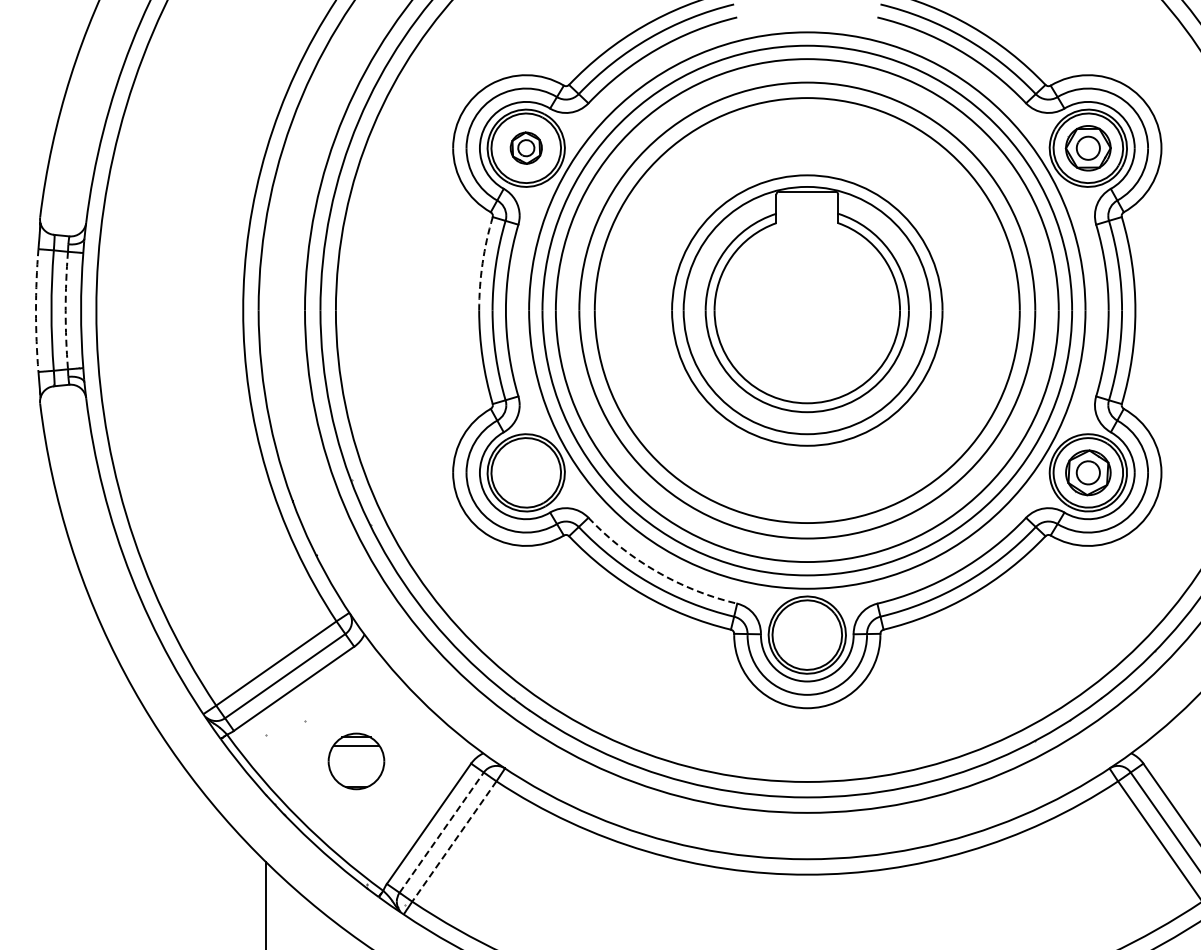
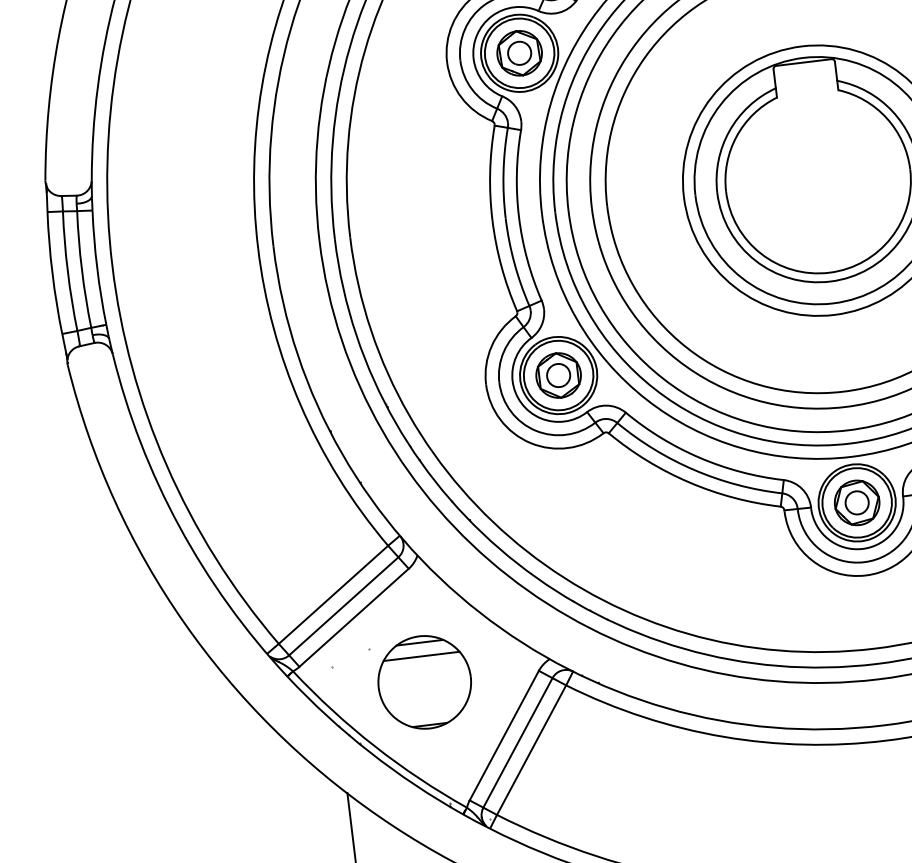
part: (526, 147) -> (519, 52), size x1.43
arc: (482, 263) -> (490, 172), dashed -> solid
arc: (36, 310) -> (52, 273), dashed -> solid
arc: (65, 310) -> (81, 269), dashed -> solid
part: (526, 472) -> (558, 375), added
arc: (656, 571) -> (699, 457), dashed -> solid
part: (807, 634) -> (857, 502), added
part: (356, 761) -> (424, 682), size x1.67
line: (442, 832) -> (518, 742), dashed -> solid
line: (454, 841) -> (531, 750), dashed -> solid

